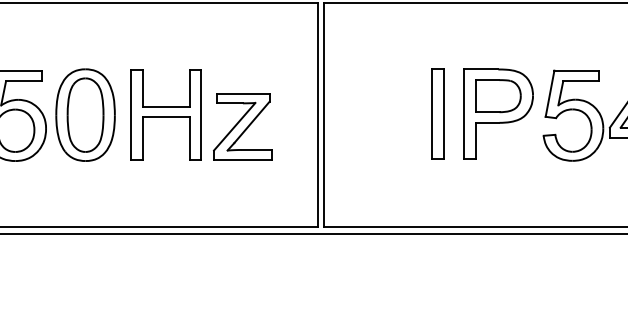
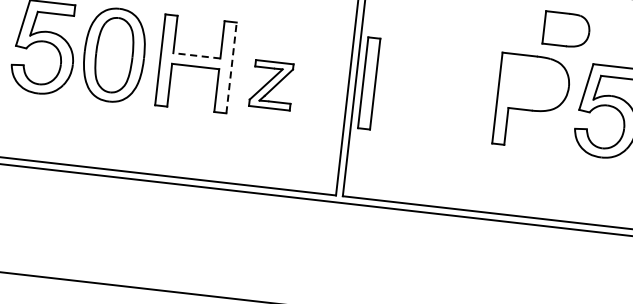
part: (498, 96) -> (566, 30), moved
line: (165, 106) -> (196, 55), solid -> dashed
part: (437, 113) -> (369, 82), moved
line: (201, 114) -> (231, 67), solid -> dashed
part: (242, 126) -> (271, 84), size x0.7

